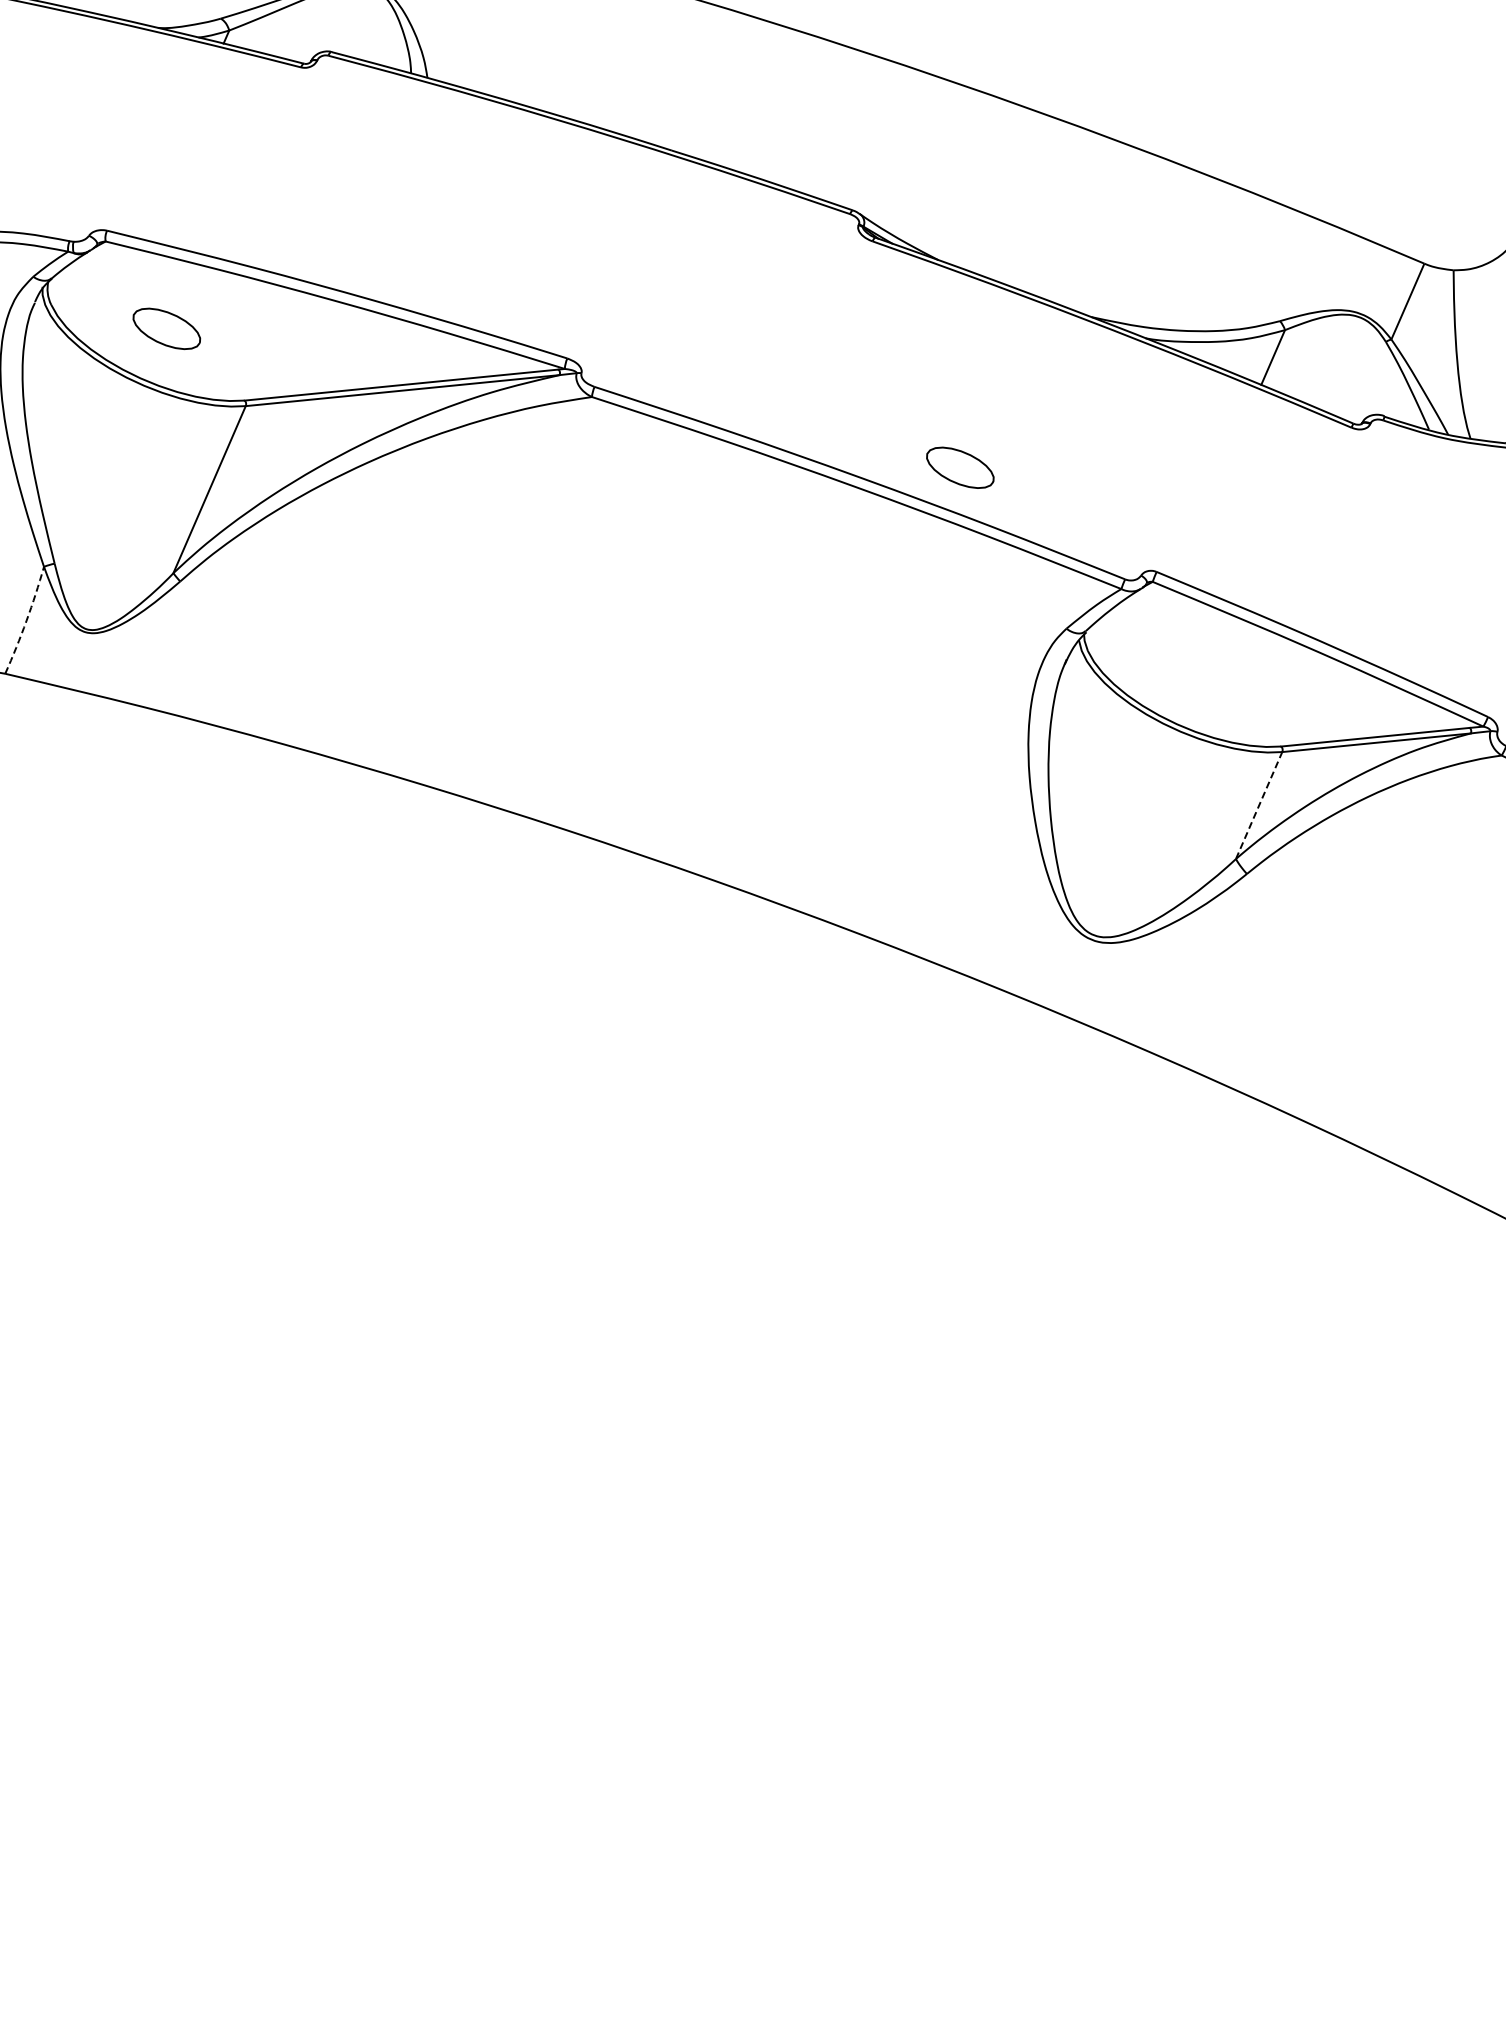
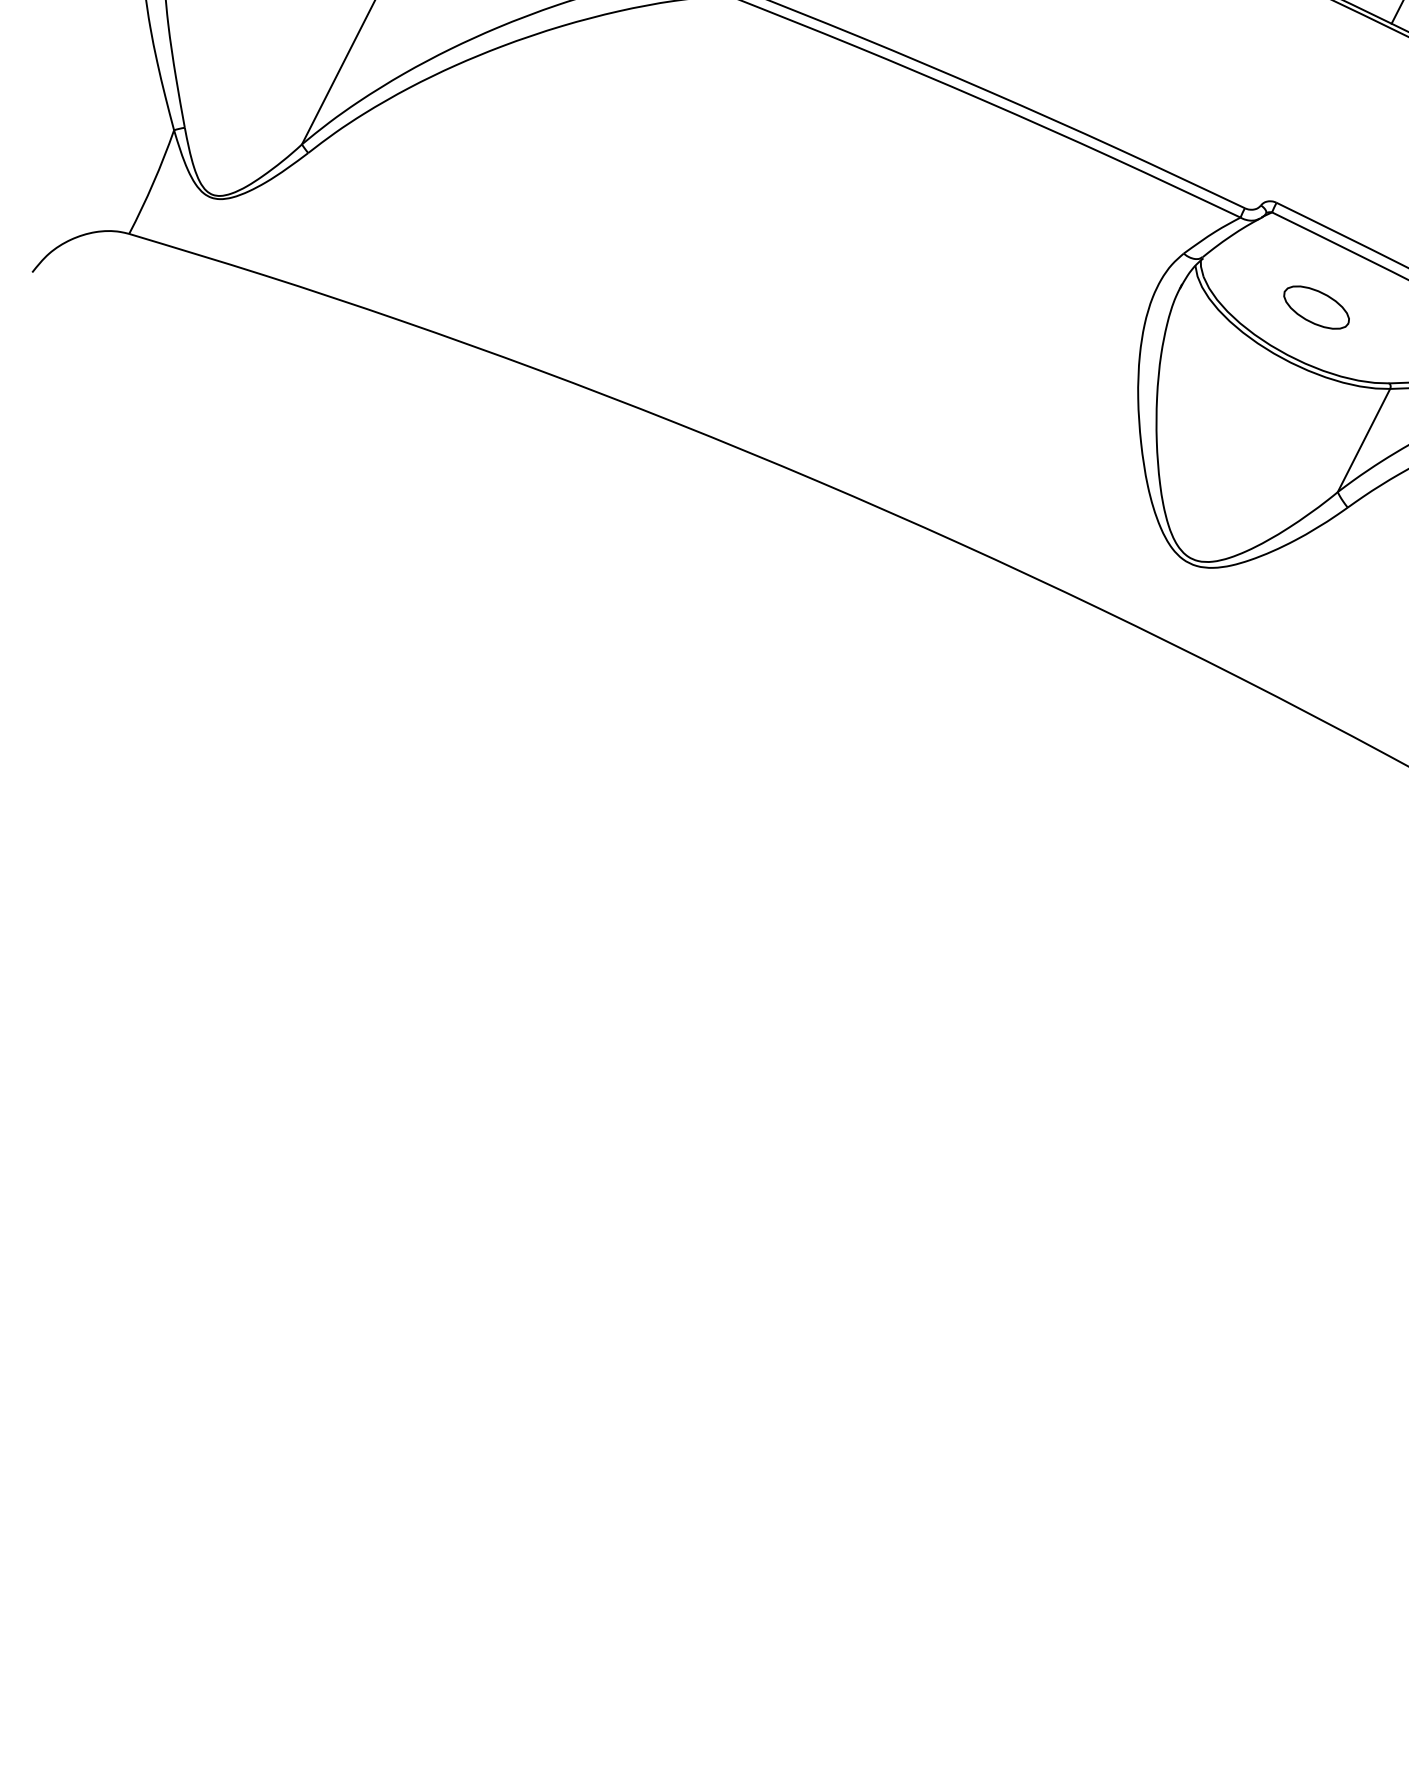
part: (960, 467) -> (1316, 307), moved
arc: (26, 620) -> (153, 182), dashed -> solid
line: (1259, 805) -> (1364, 440), dashed -> solid

